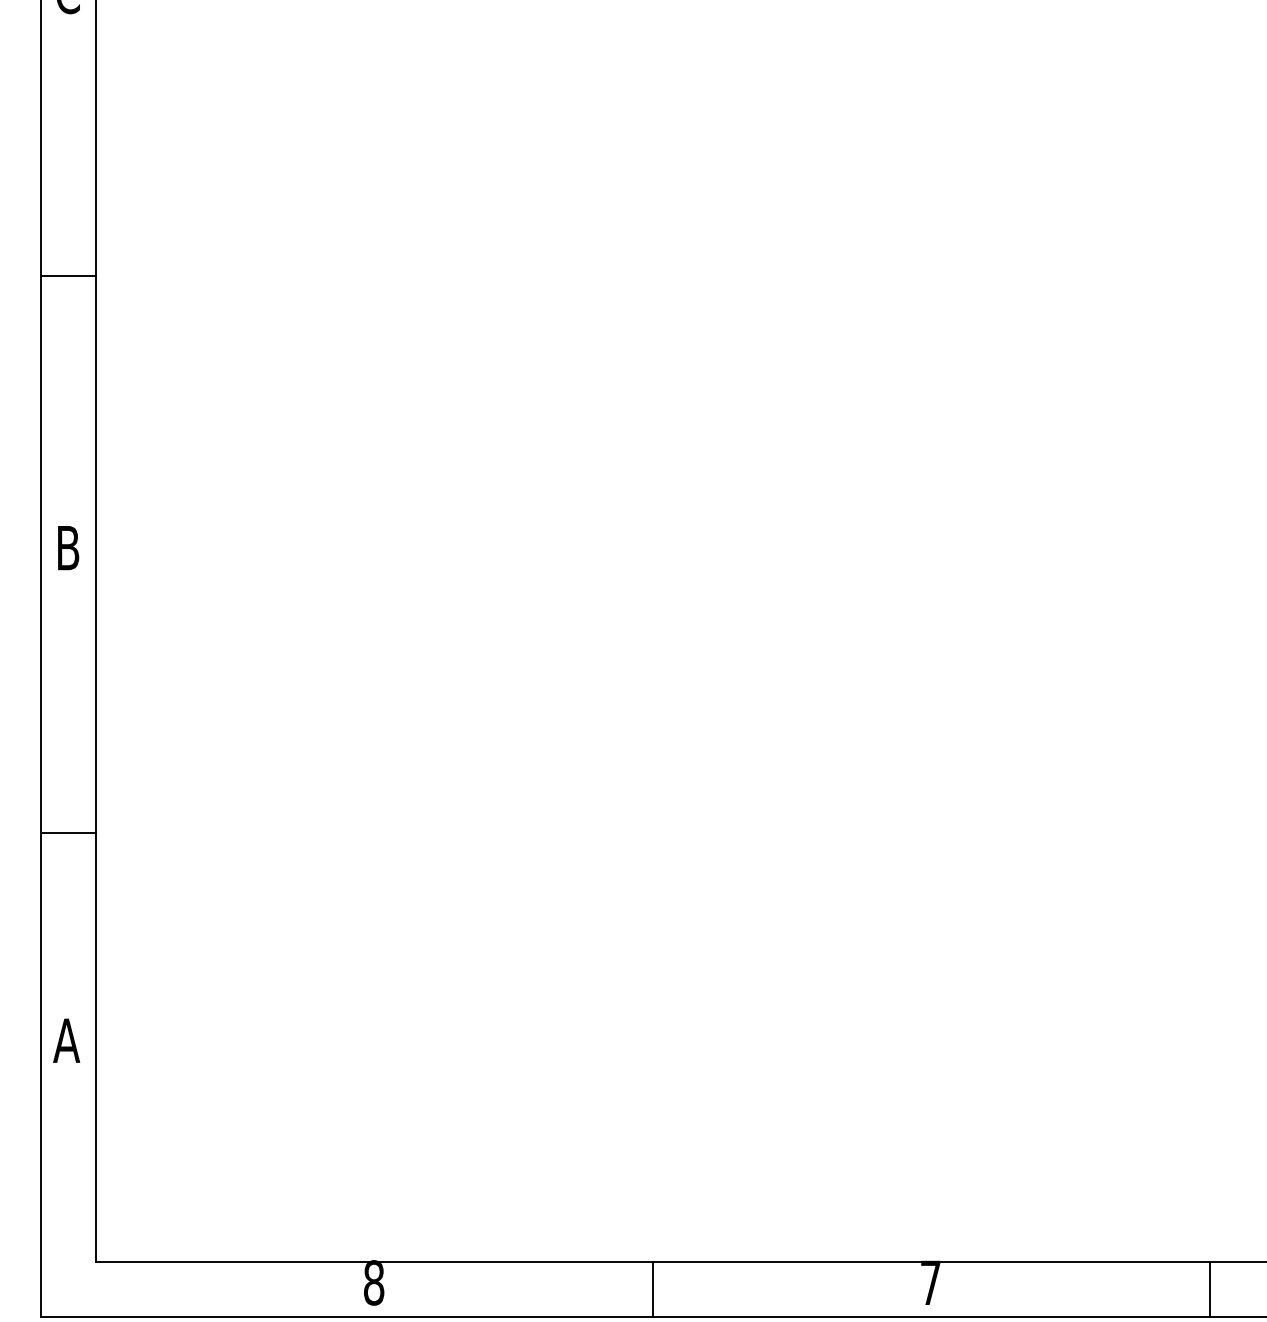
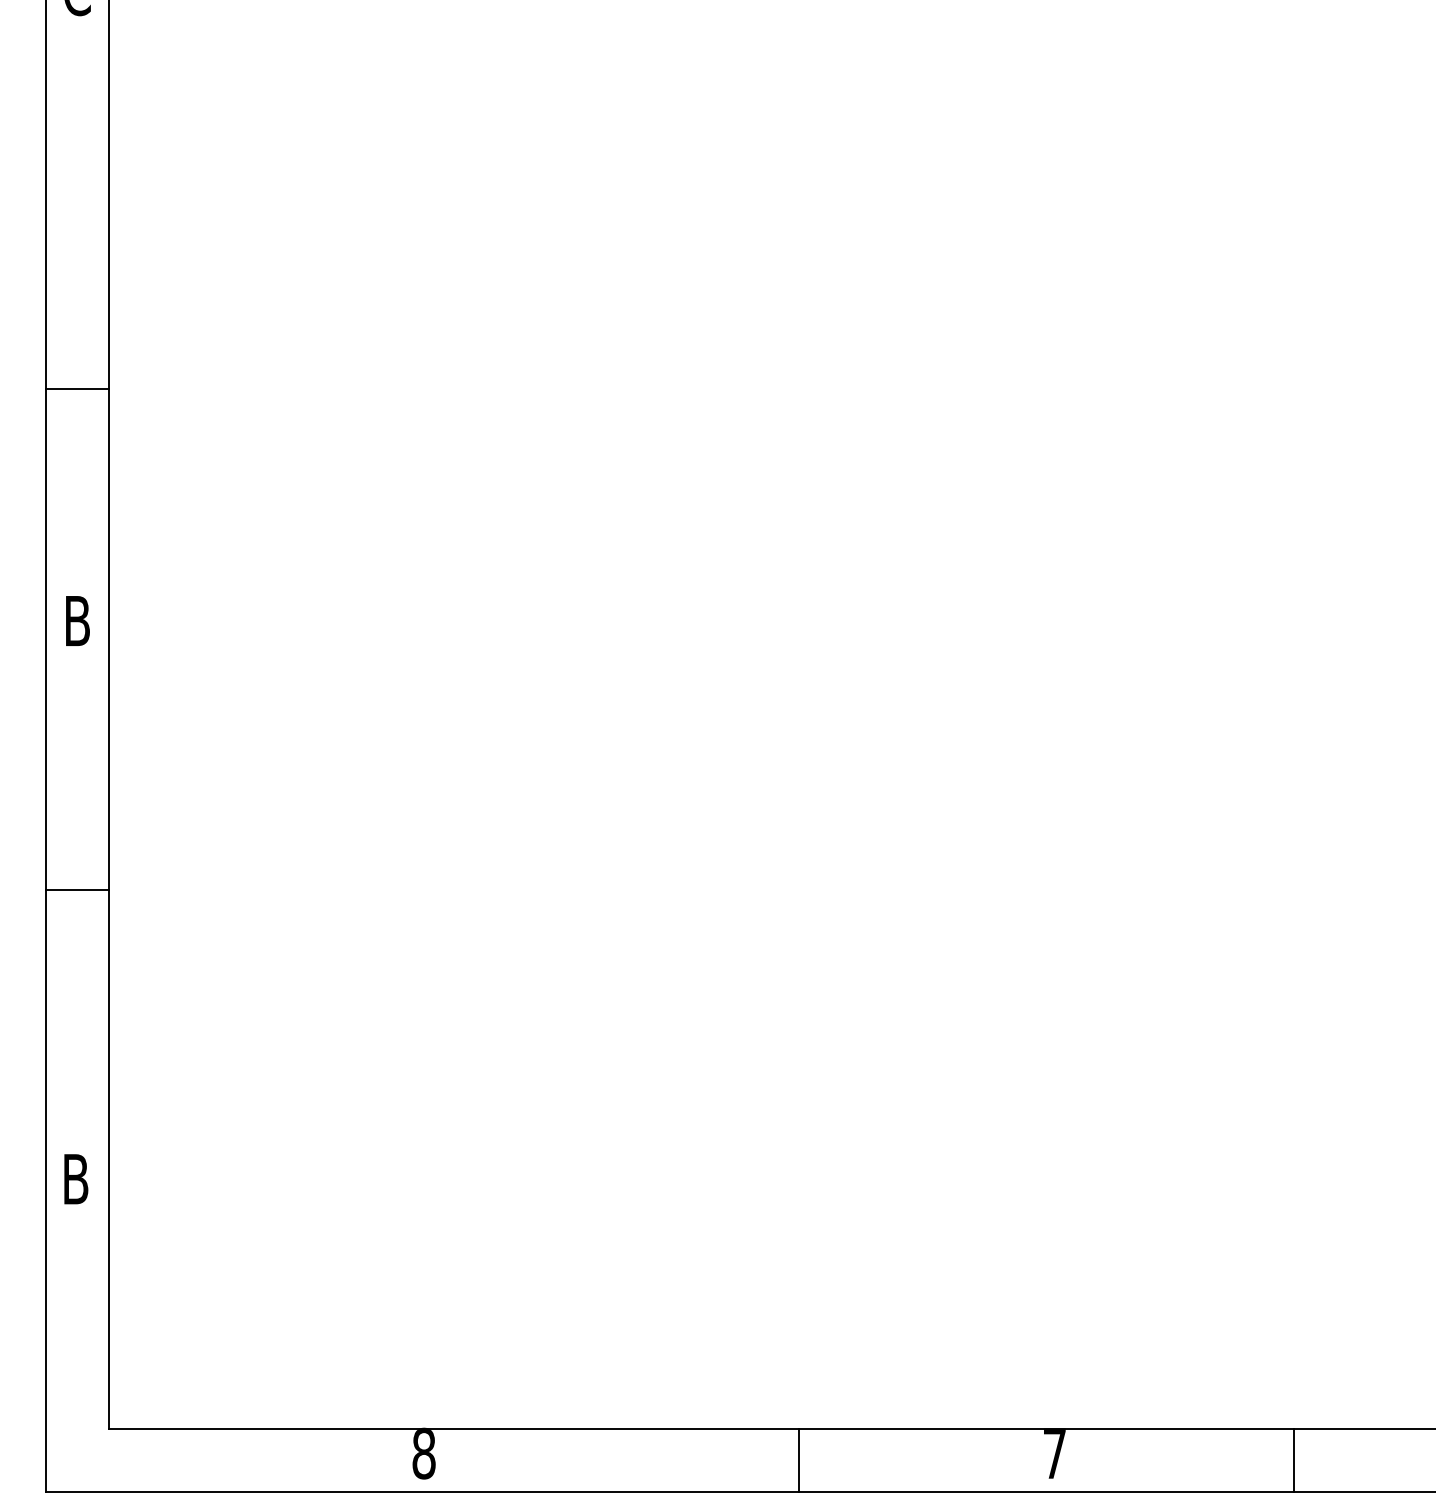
line: (68, 276) -> (77, 389), moved
line: (68, 832) -> (77, 890), moved
text: (66, 1040) -> (75, 1178), A -> B
line: (652, 1289) -> (798, 1461), moved
line: (1209, 1289) -> (1293, 1461), moved

